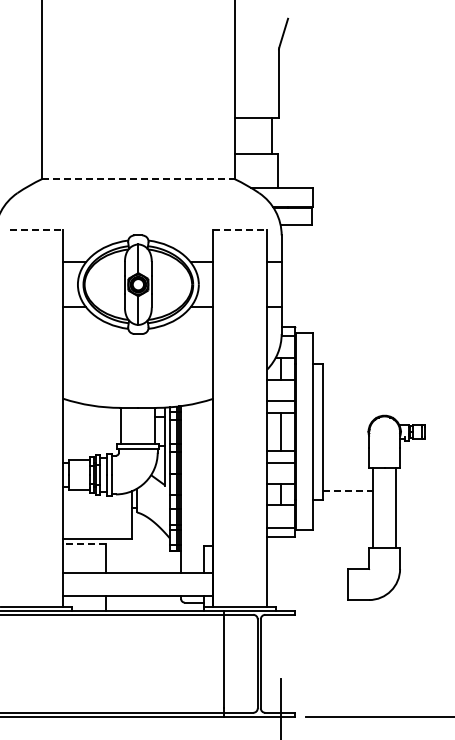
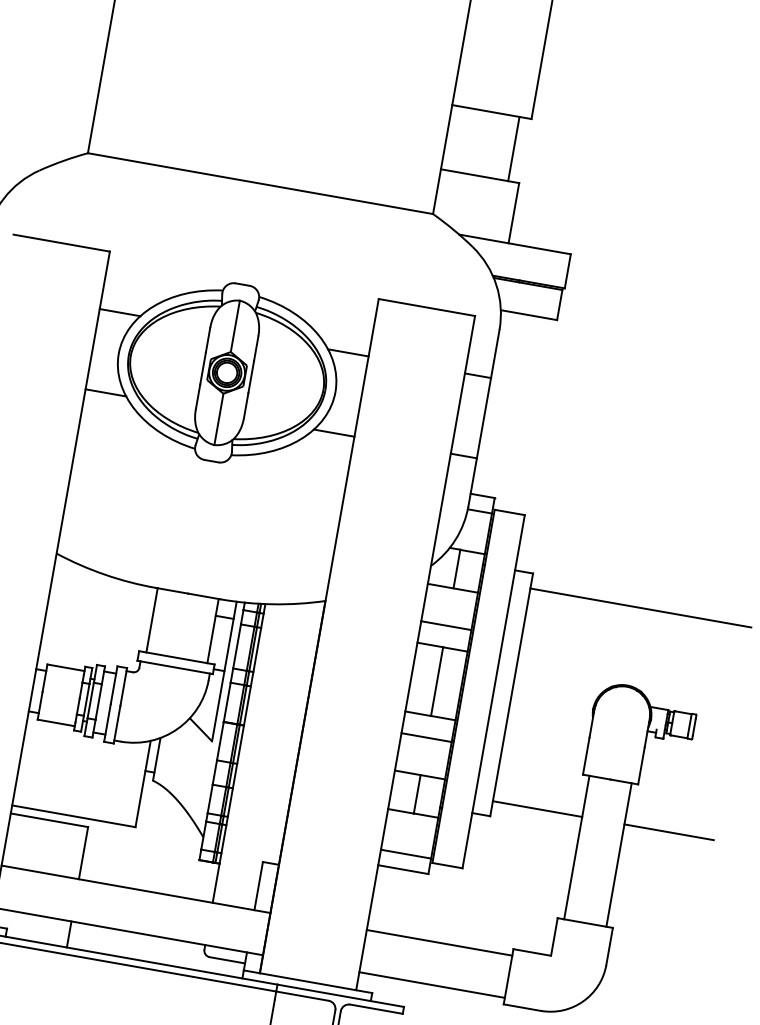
line: (138, 179) -> (260, 184), dashed -> solid
line: (36, 230) -> (61, 243), dashed -> solid
line: (240, 230) -> (427, 307), dashed -> solid
line: (384, 372) -> (640, 607), added
line: (348, 491) -> (538, 809), dashed -> solid
line: (421, 491) -> (669, 832), added
line: (84, 543) -> (48, 819), dashed -> solid
line: (307, 572) -> (439, 942), added
line: (307, 596) -> (431, 985), added

